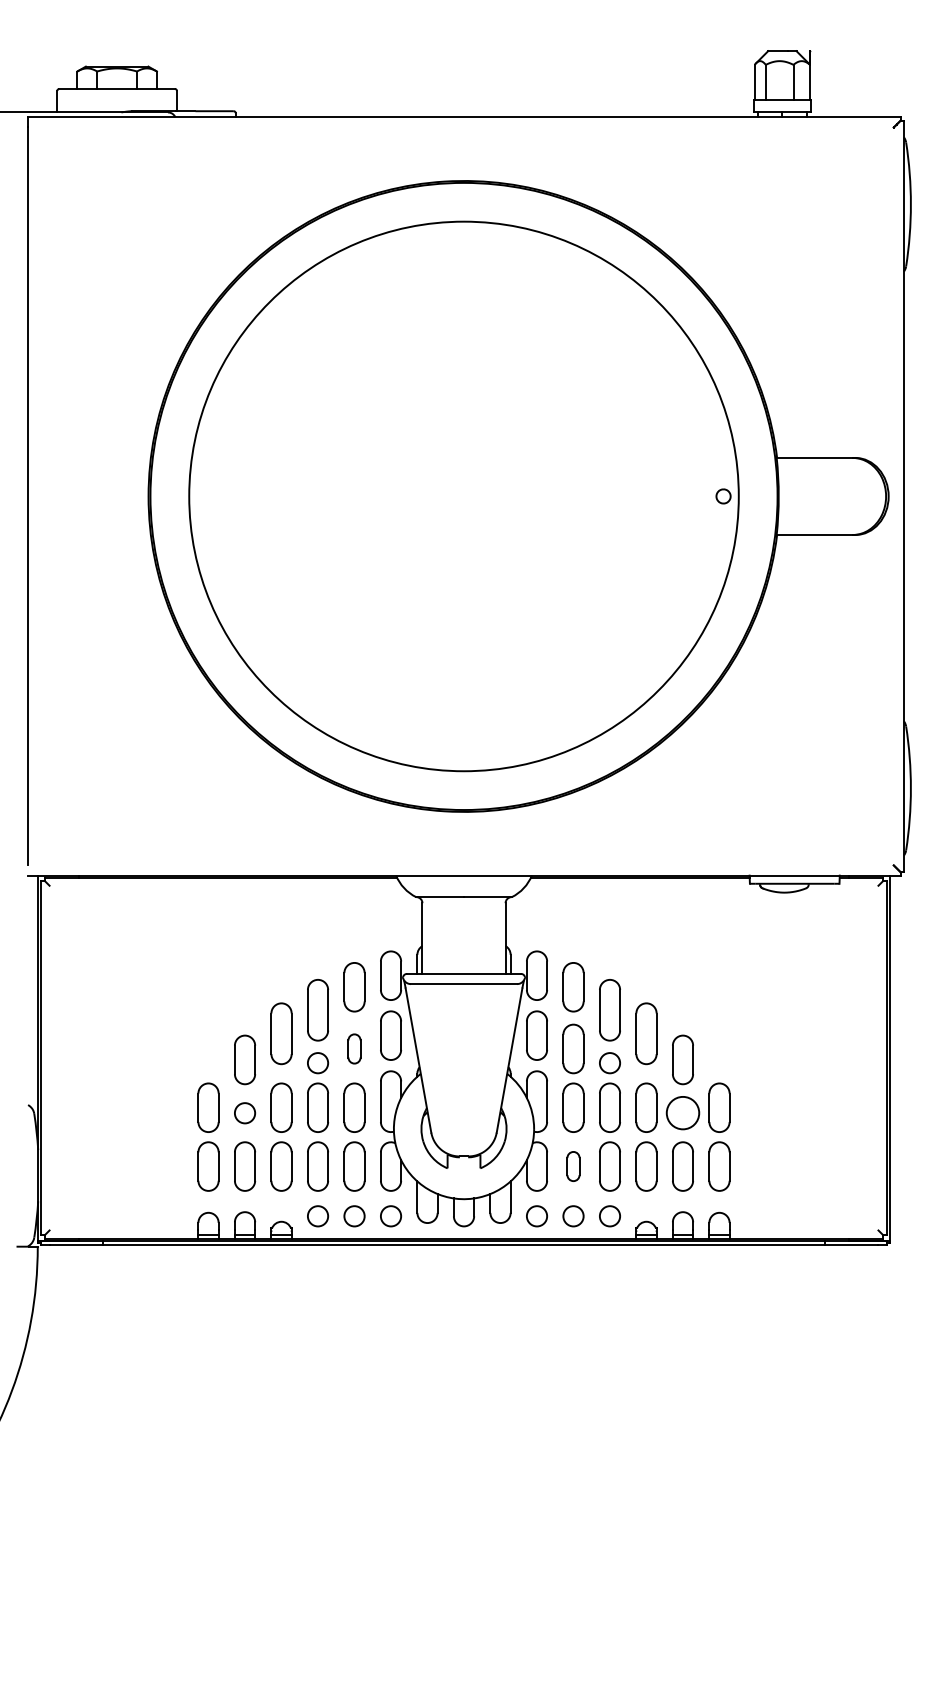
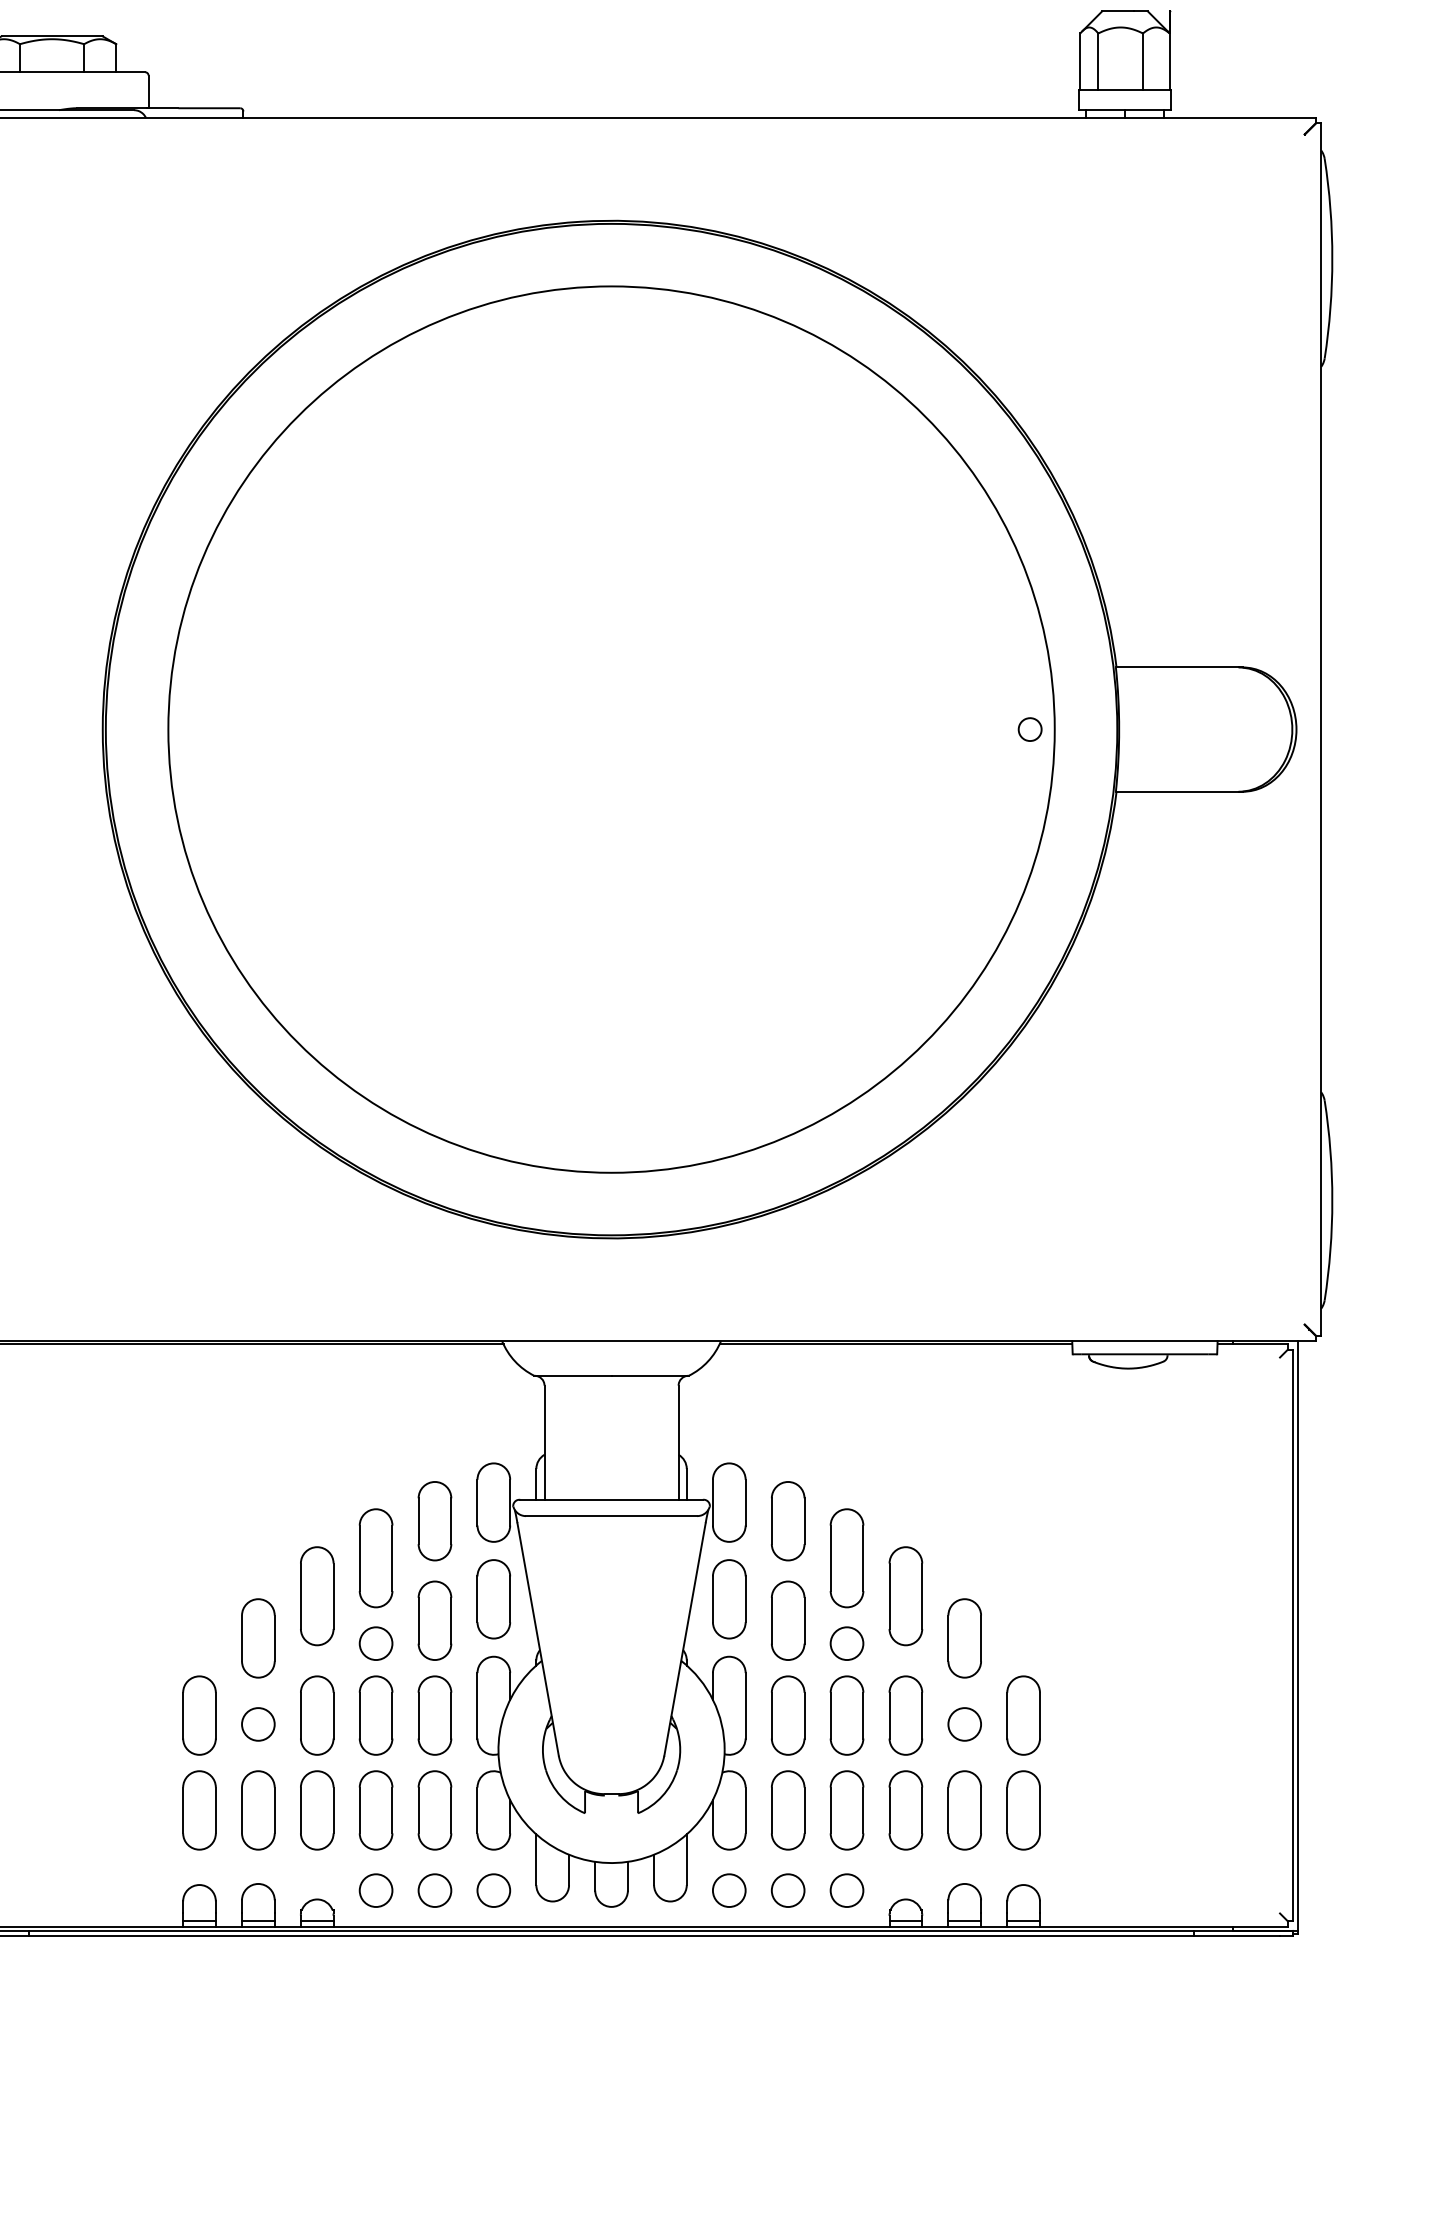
part: (354, 1048) -> (434, 1619), size x1.67
circle: (682, 1113) -> (963, 1724), size x0.62
part: (573, 1166) -> (788, 1810), size x1.67

